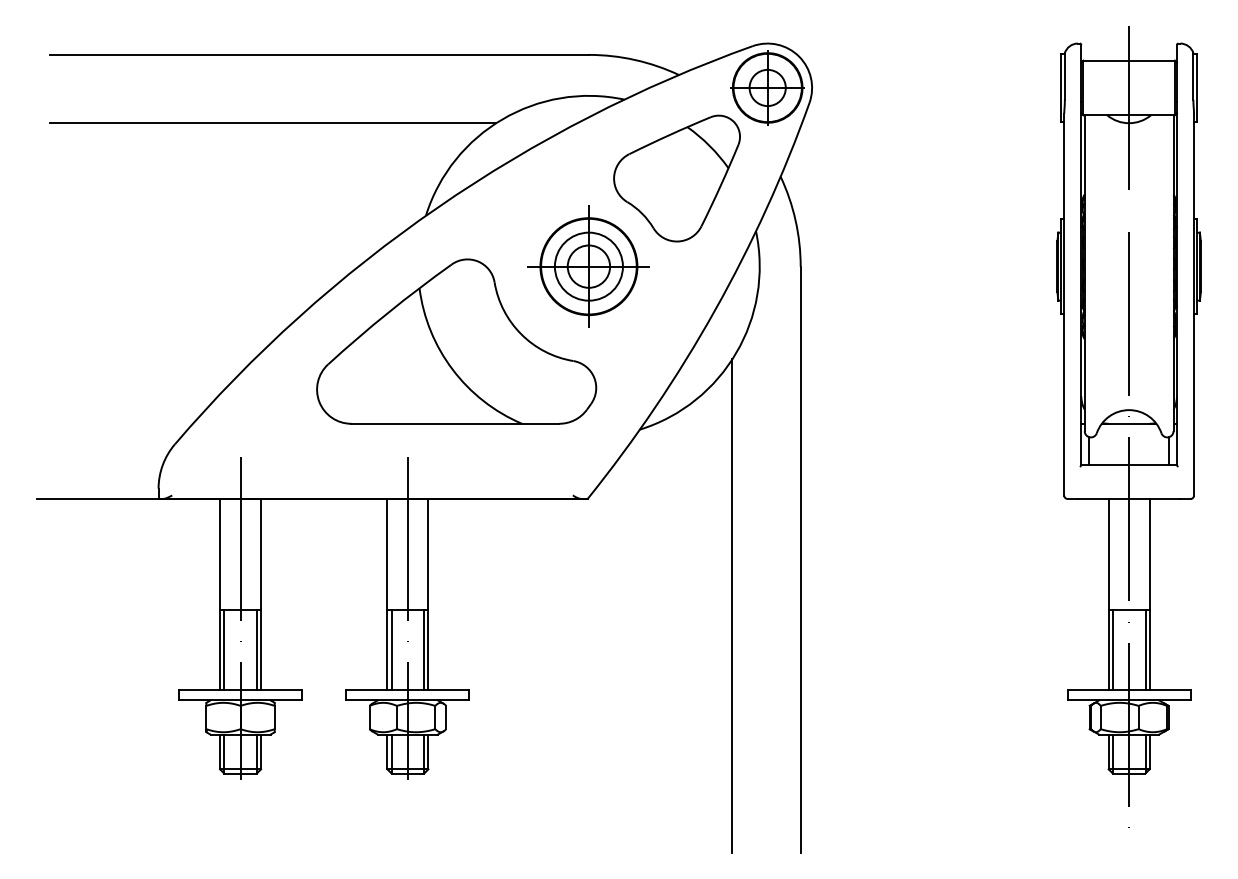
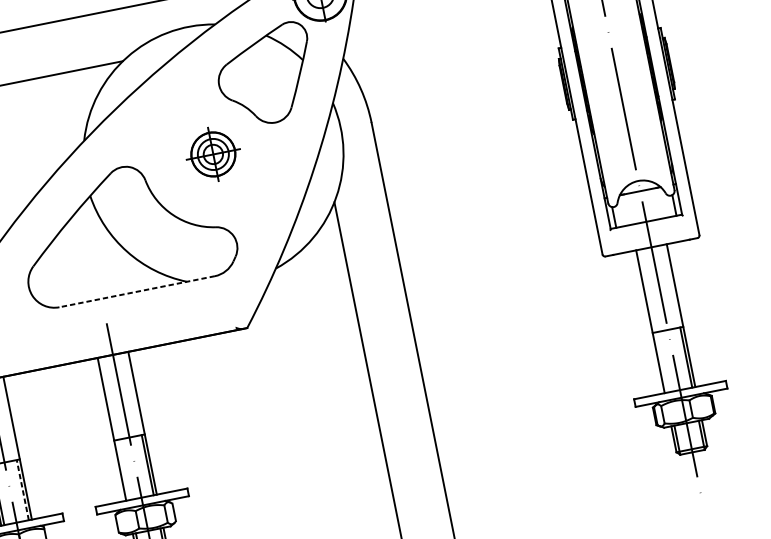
part: (588, 266) -> (213, 154), size x0.6
line: (454, 423) -> (136, 291), solid -> dashed
line: (256, 649) -> (22, 489), solid -> dashed
line: (391, 649) -> (123, 469), removed
line: (1112, 649) -> (661, 362), removed

